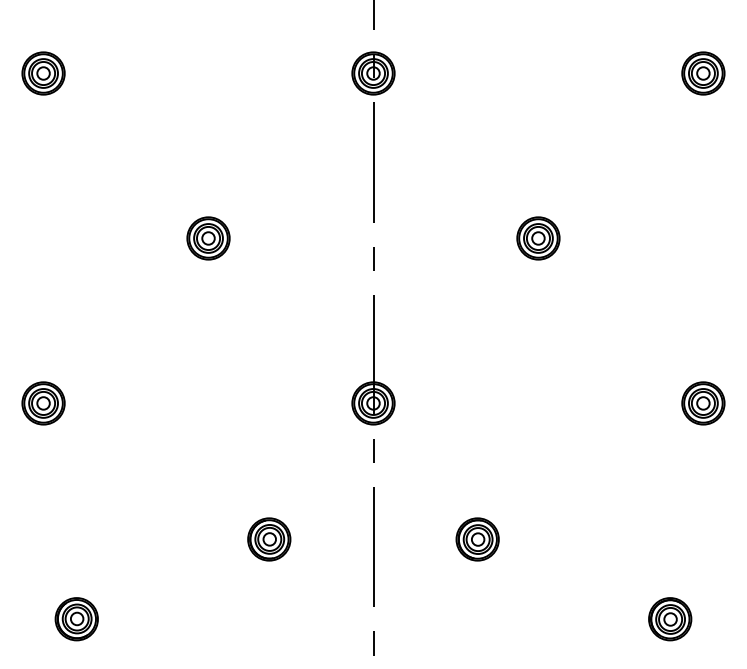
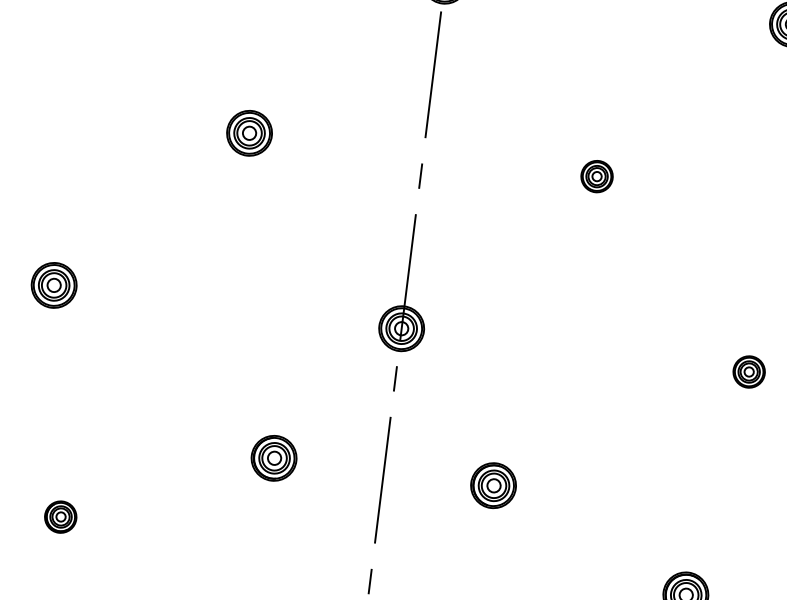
part: (538, 238) -> (597, 176), size x0.7
part: (703, 403) -> (749, 372), size x0.7
part: (76, 619) -> (60, 517), size x0.7

